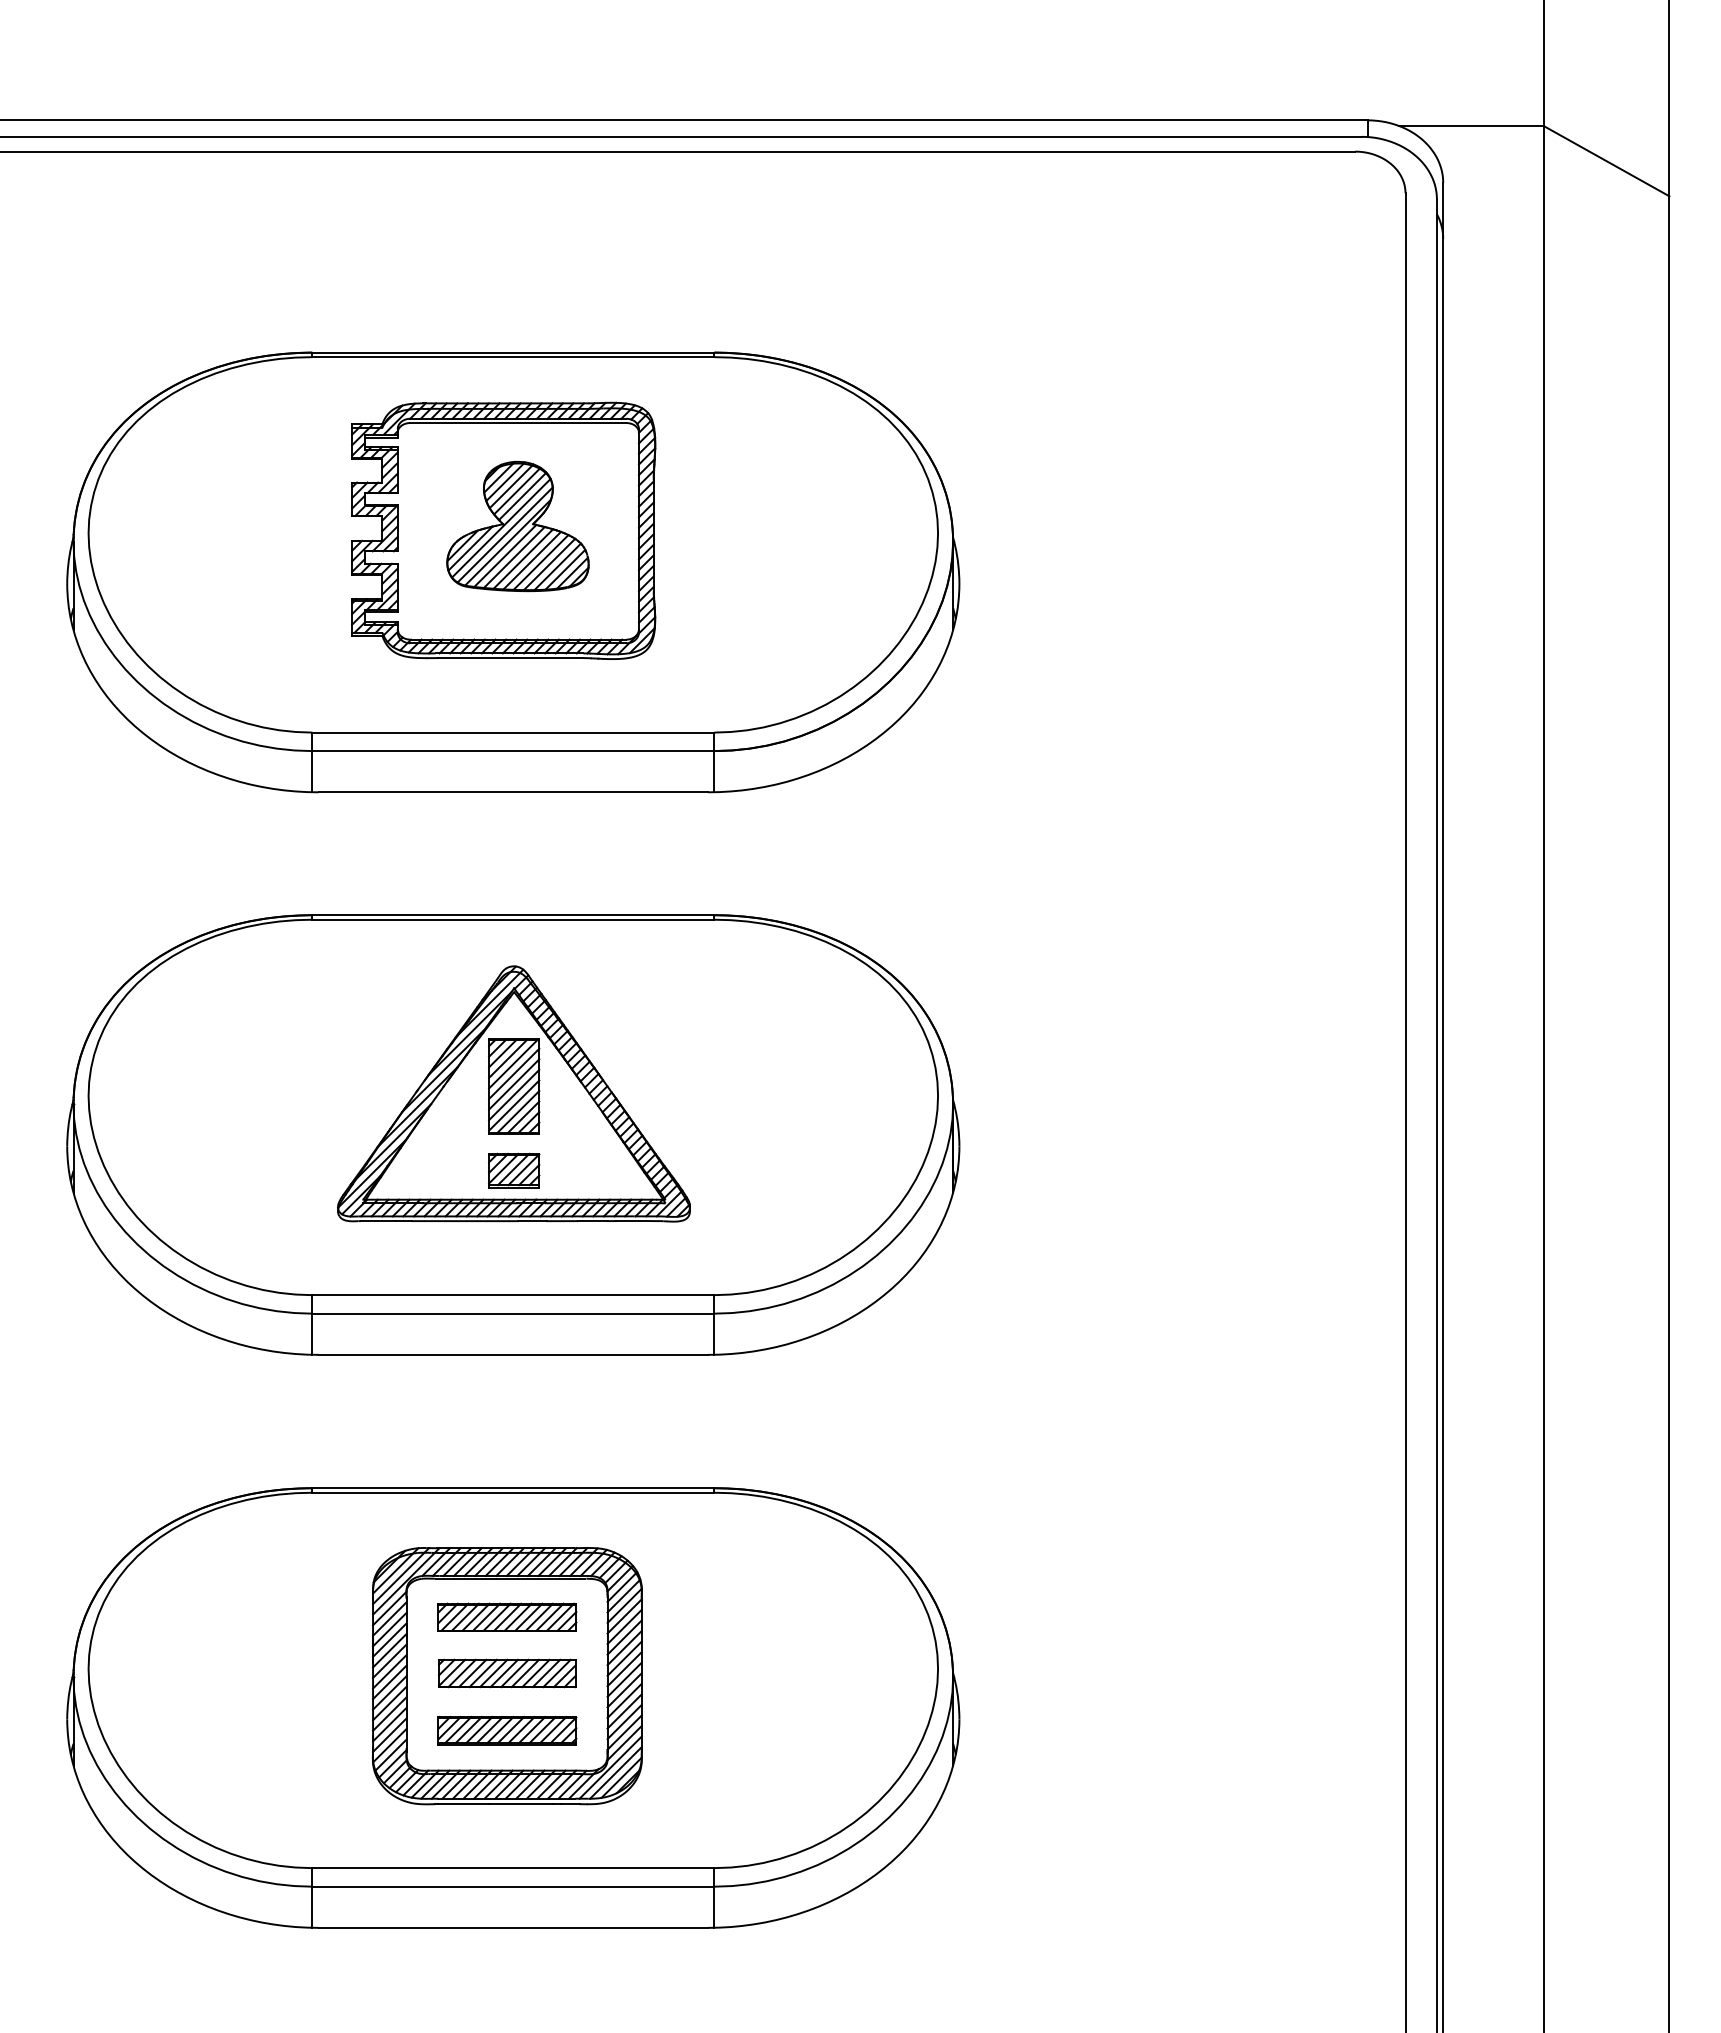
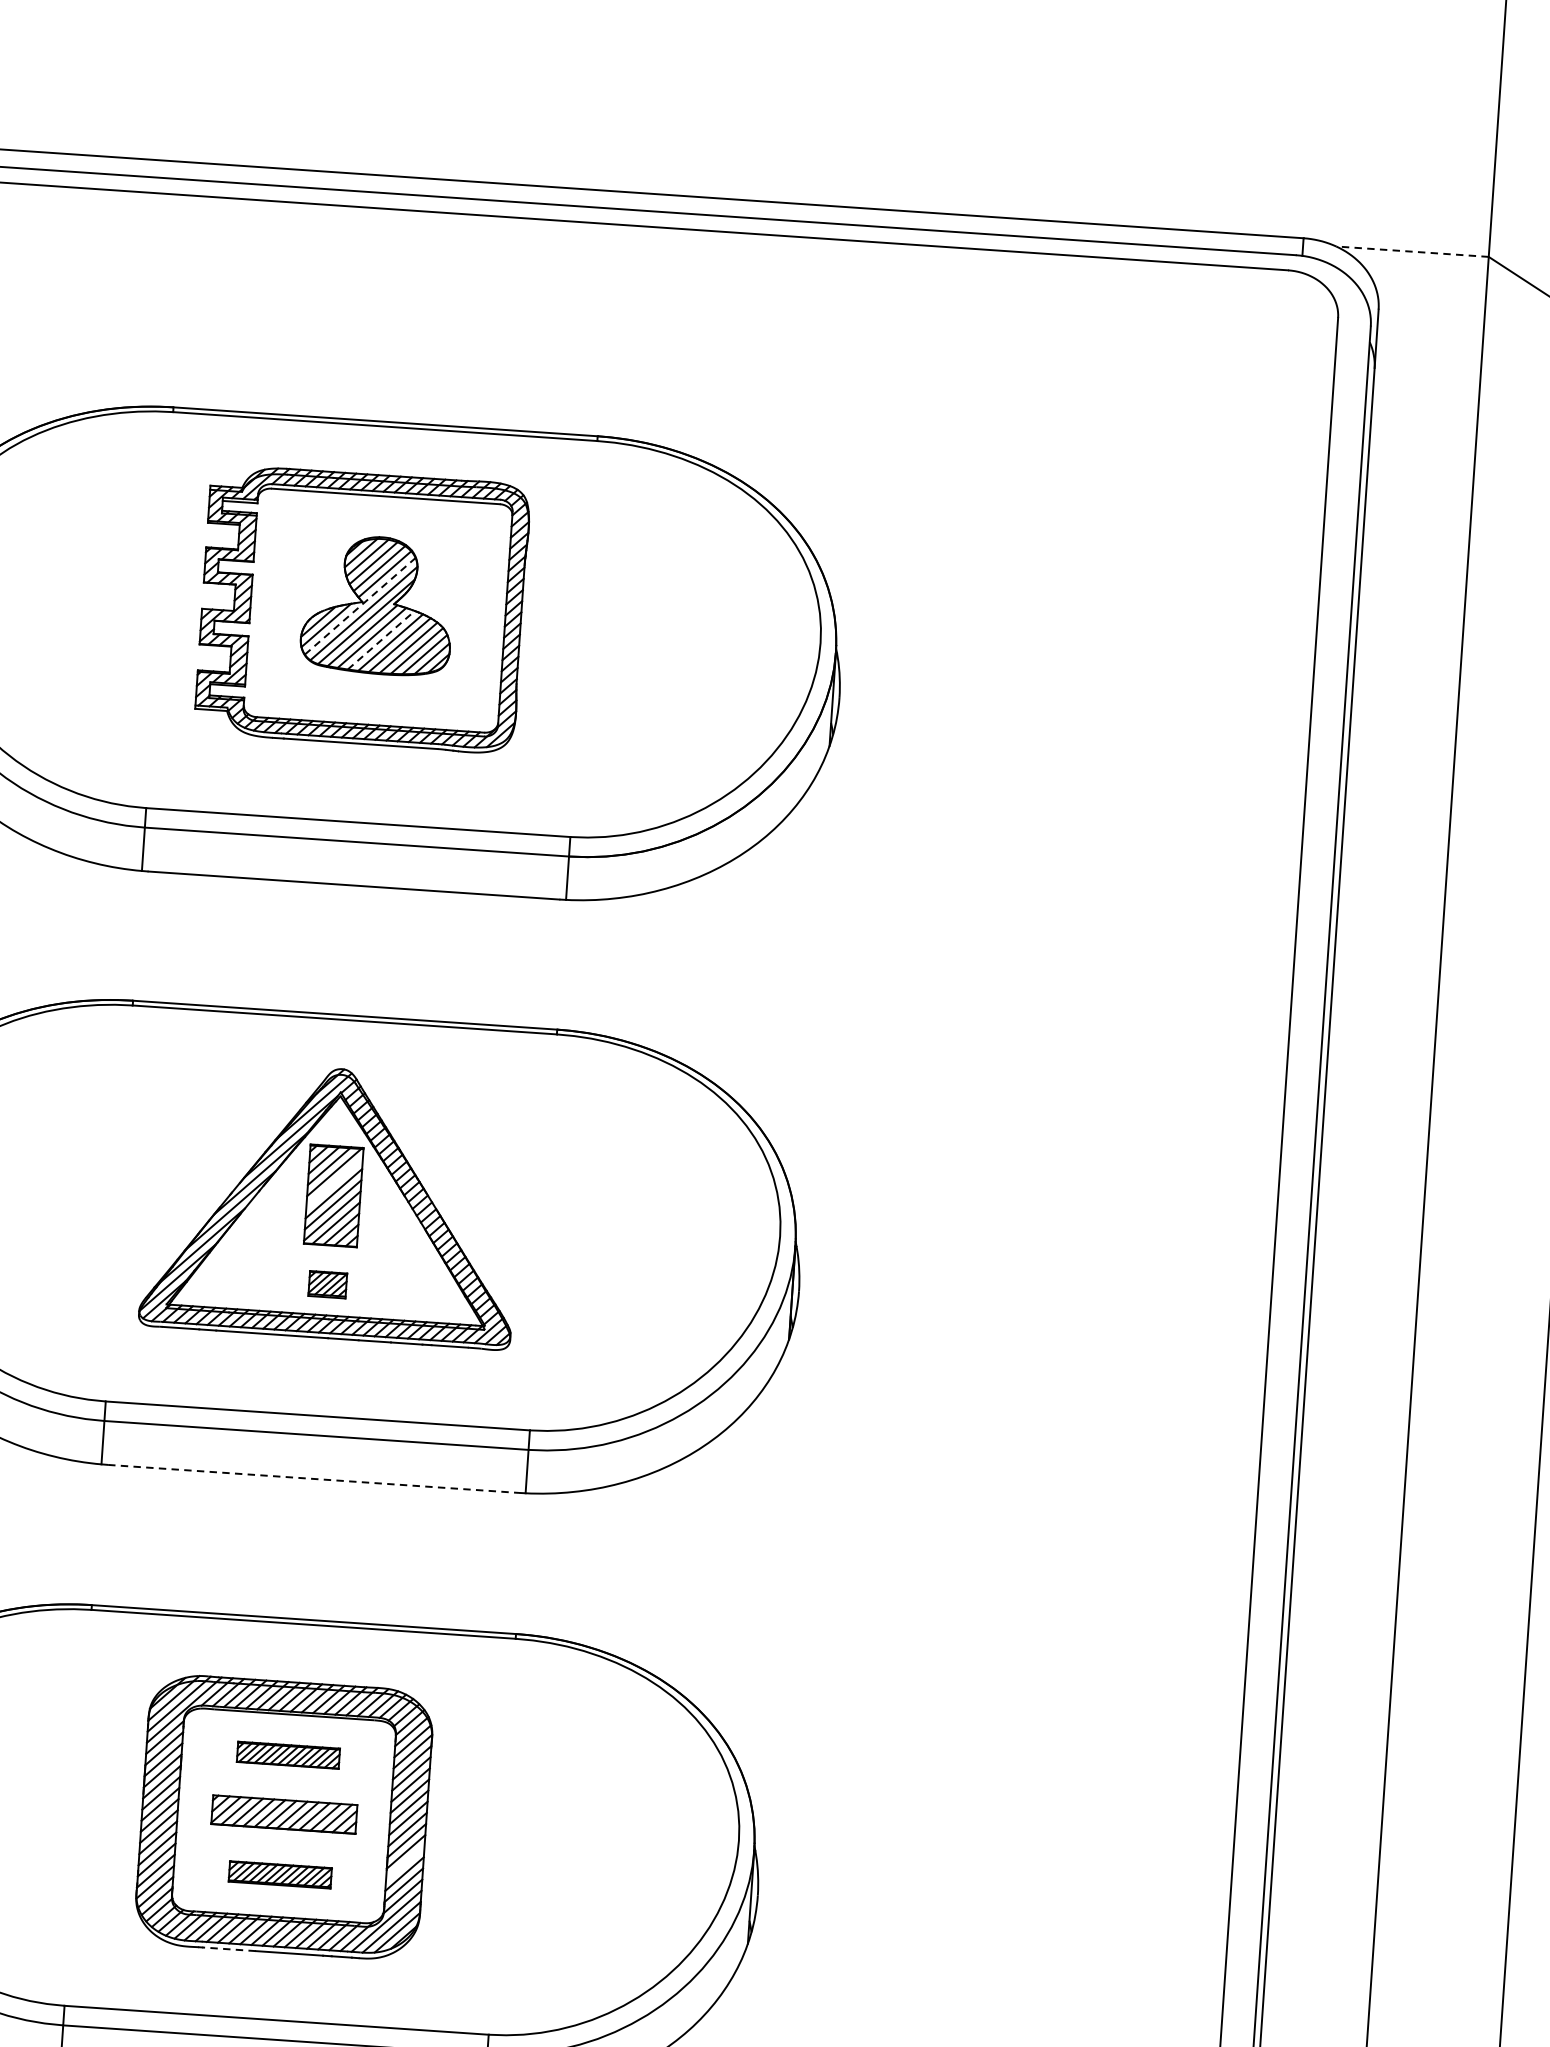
line: (1471, 126) -> (1412, 252), solid -> dashed
line: (501, 528) -> (360, 606), solid -> dashed
line: (523, 558) -> (381, 639), solid -> dashed
line: (514, 1073) -> (335, 1182), removed
part: (514, 1170) -> (328, 1284), size x0.7
line: (513, 1354) -> (313, 1478), solid -> dashed
part: (507, 1616) -> (288, 1754), size x0.7
line: (624, 1711) -> (405, 1863), removed
part: (507, 1730) -> (280, 1874), size x0.7
line: (463, 1804) -> (228, 1949), solid -> dashed

